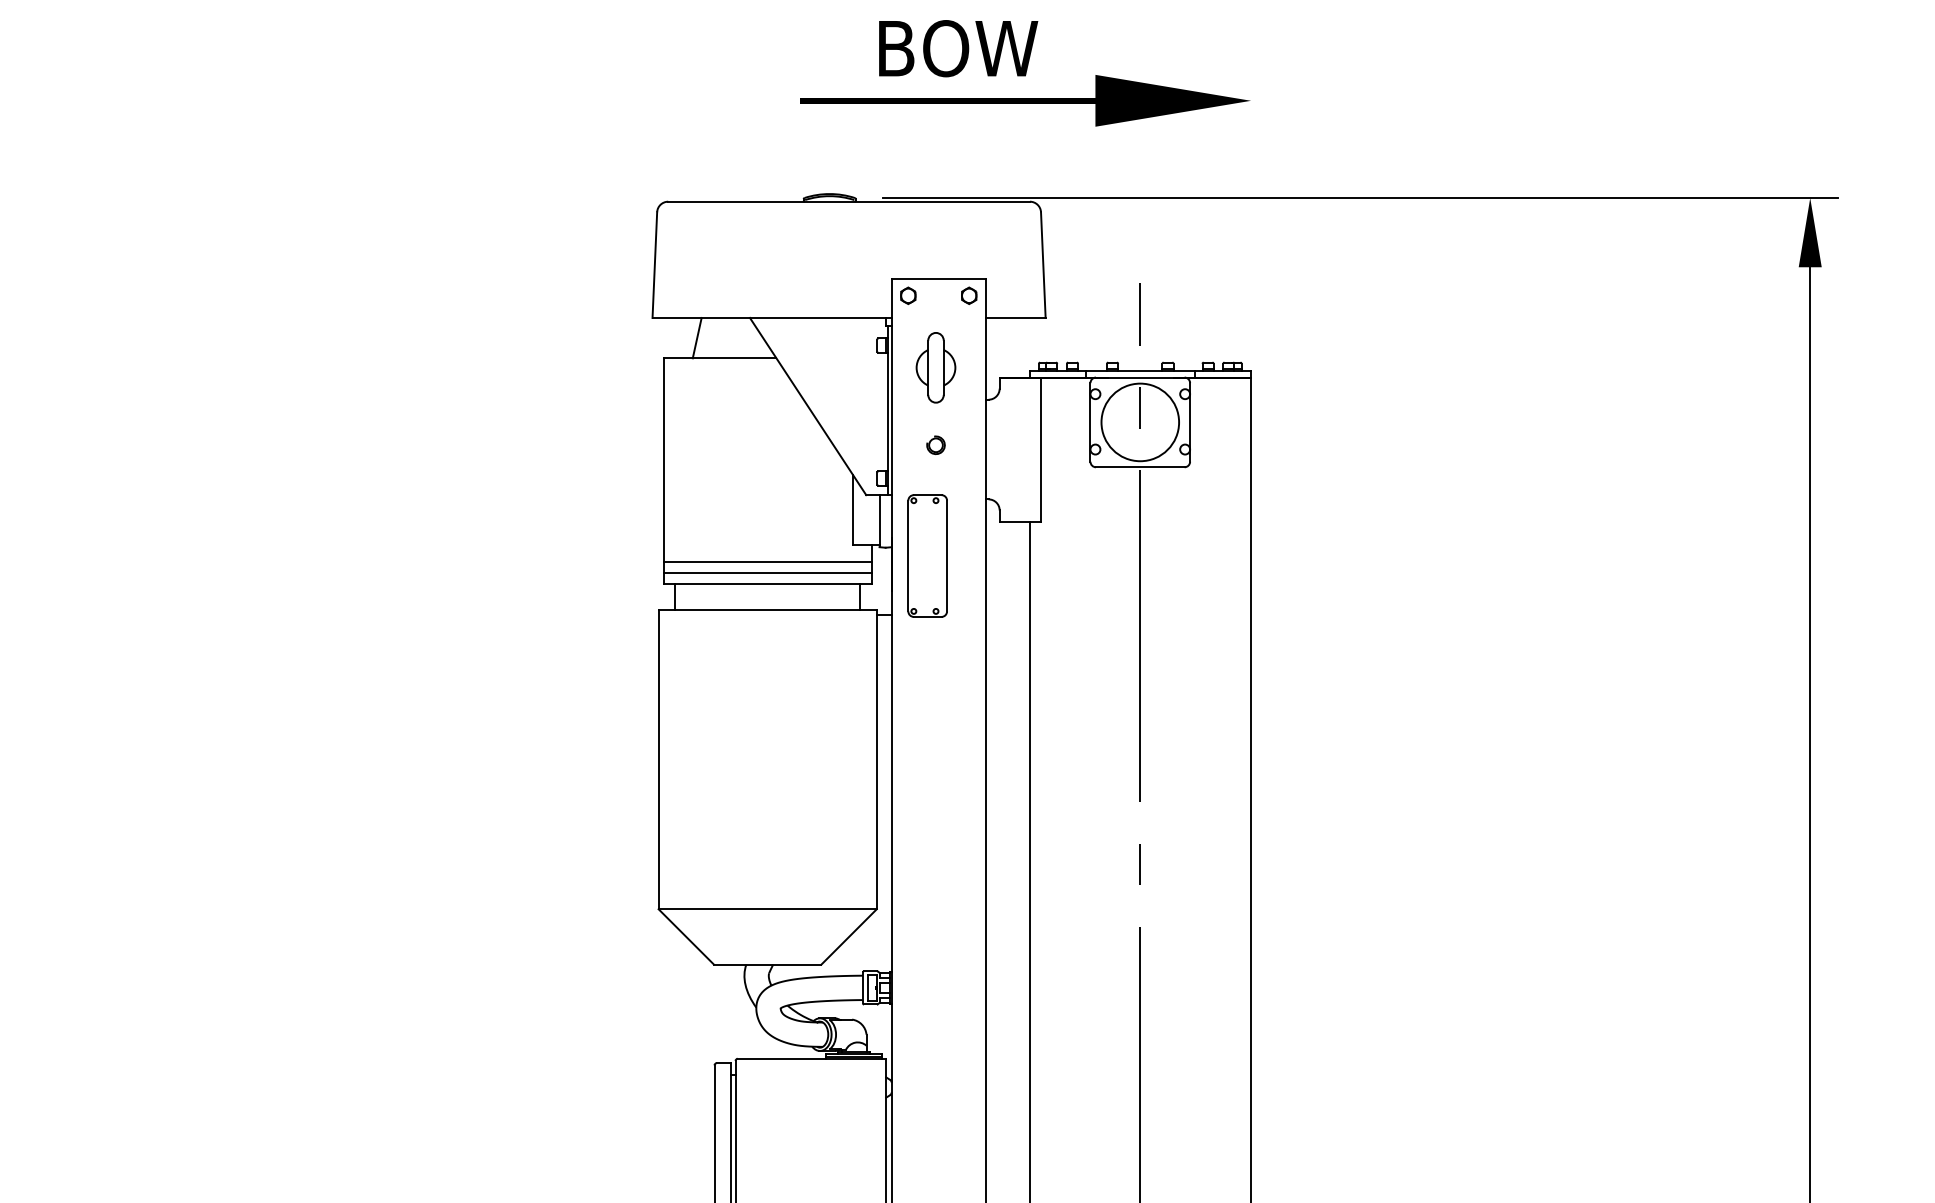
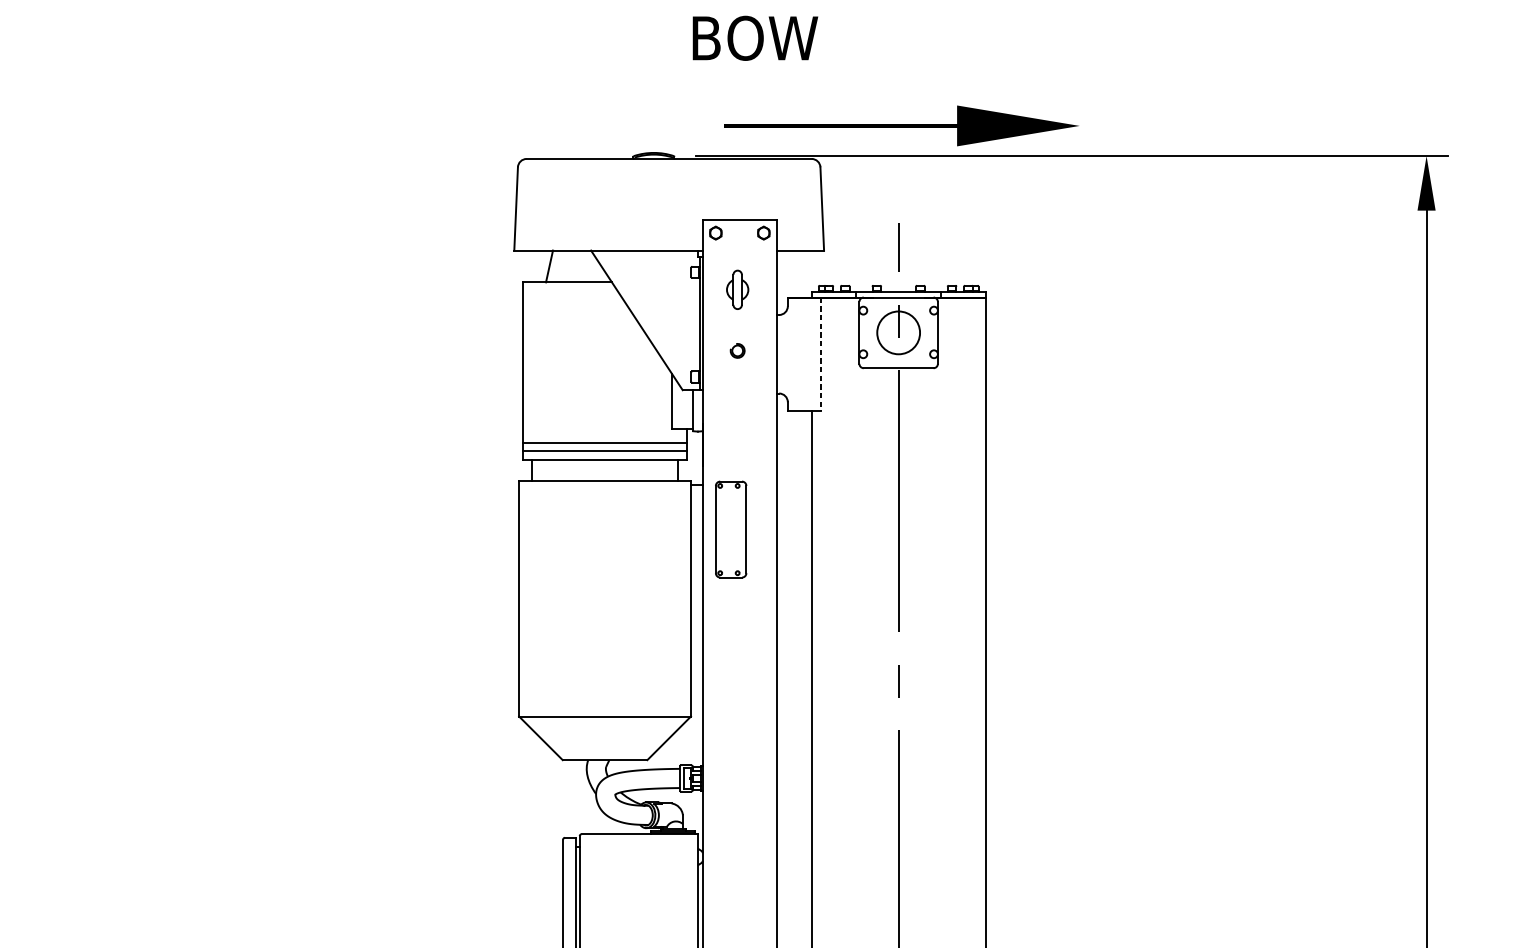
part: (1025, 100) -> (901, 125), moved
part: (935, 367) -> (737, 289), size x0.7
circle: (1140, 422) -> (898, 332), size x0.7
line: (1041, 449) -> (820, 354), solid -> dashed
part: (927, 555) -> (730, 529), moved

